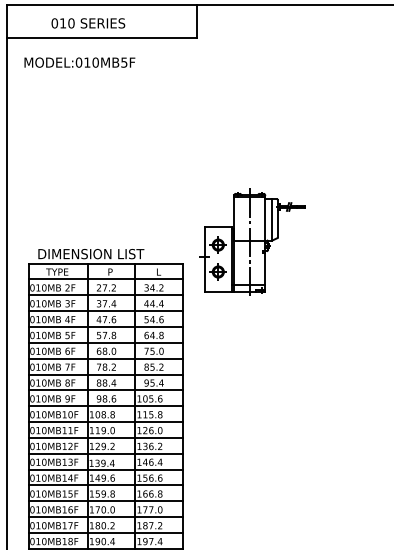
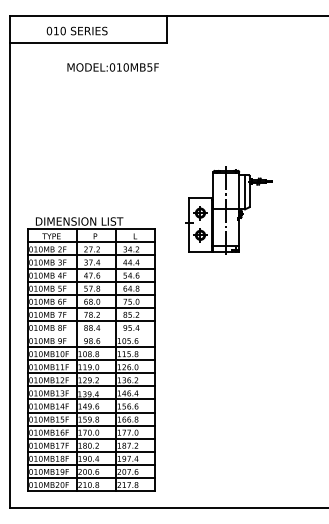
text: (79, 62) -> (112, 67), moved
part: (252, 241) -> (228, 210), moved
line: (105, 390) -> (91, 334), removed

